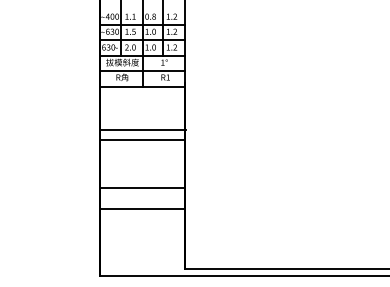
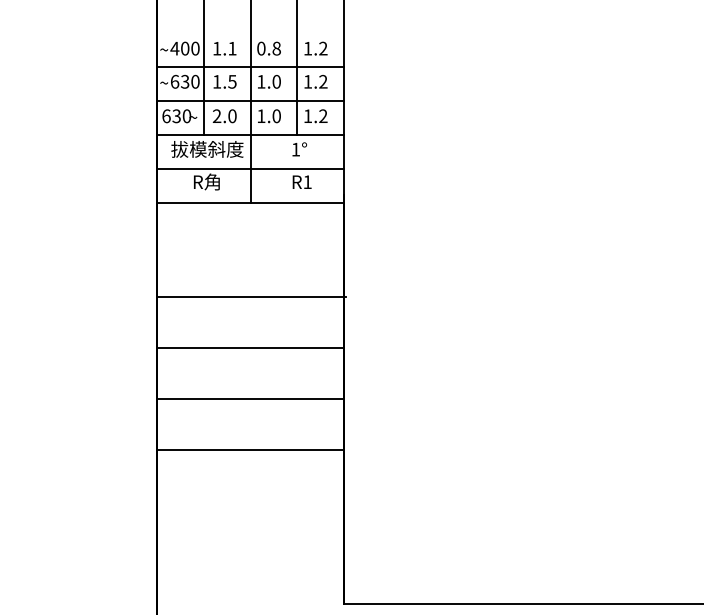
line: (141, 139) -> (249, 347), moved
line: (141, 188) -> (249, 399), moved
line: (141, 209) -> (249, 450), moved

